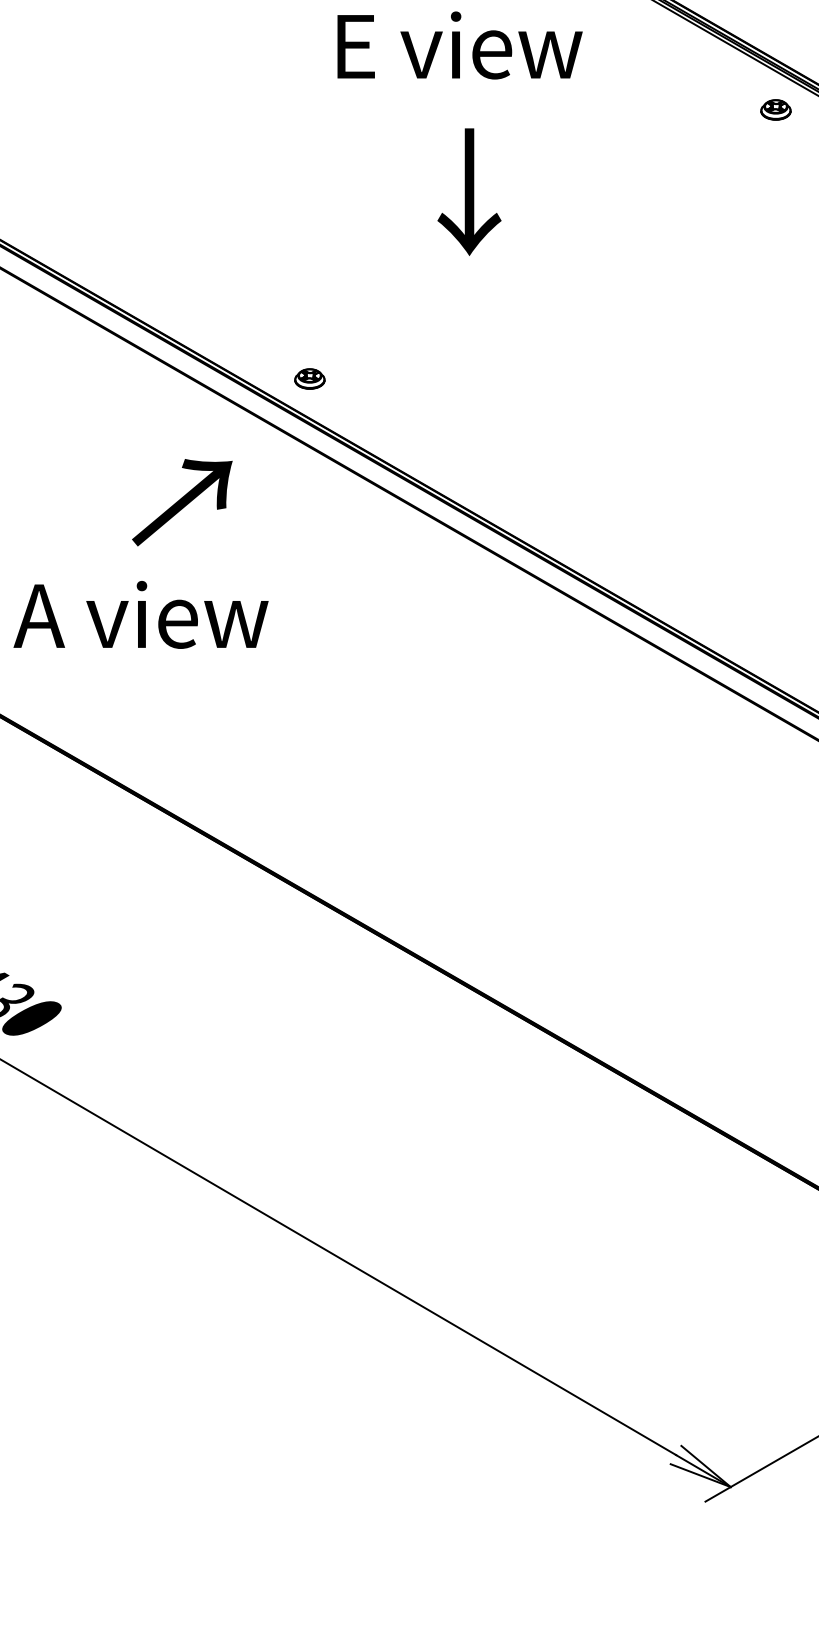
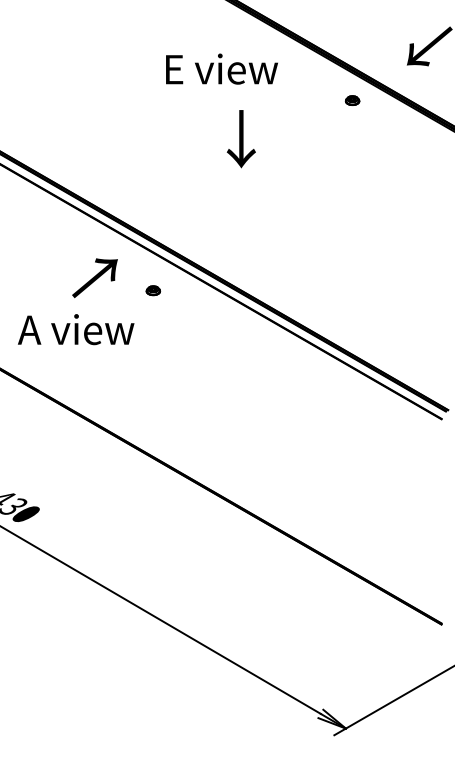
part: (775, 109) -> (352, 100), moved
text: (467, 192) -> (240, 139), moved
part: (310, 378) -> (153, 290), moved

